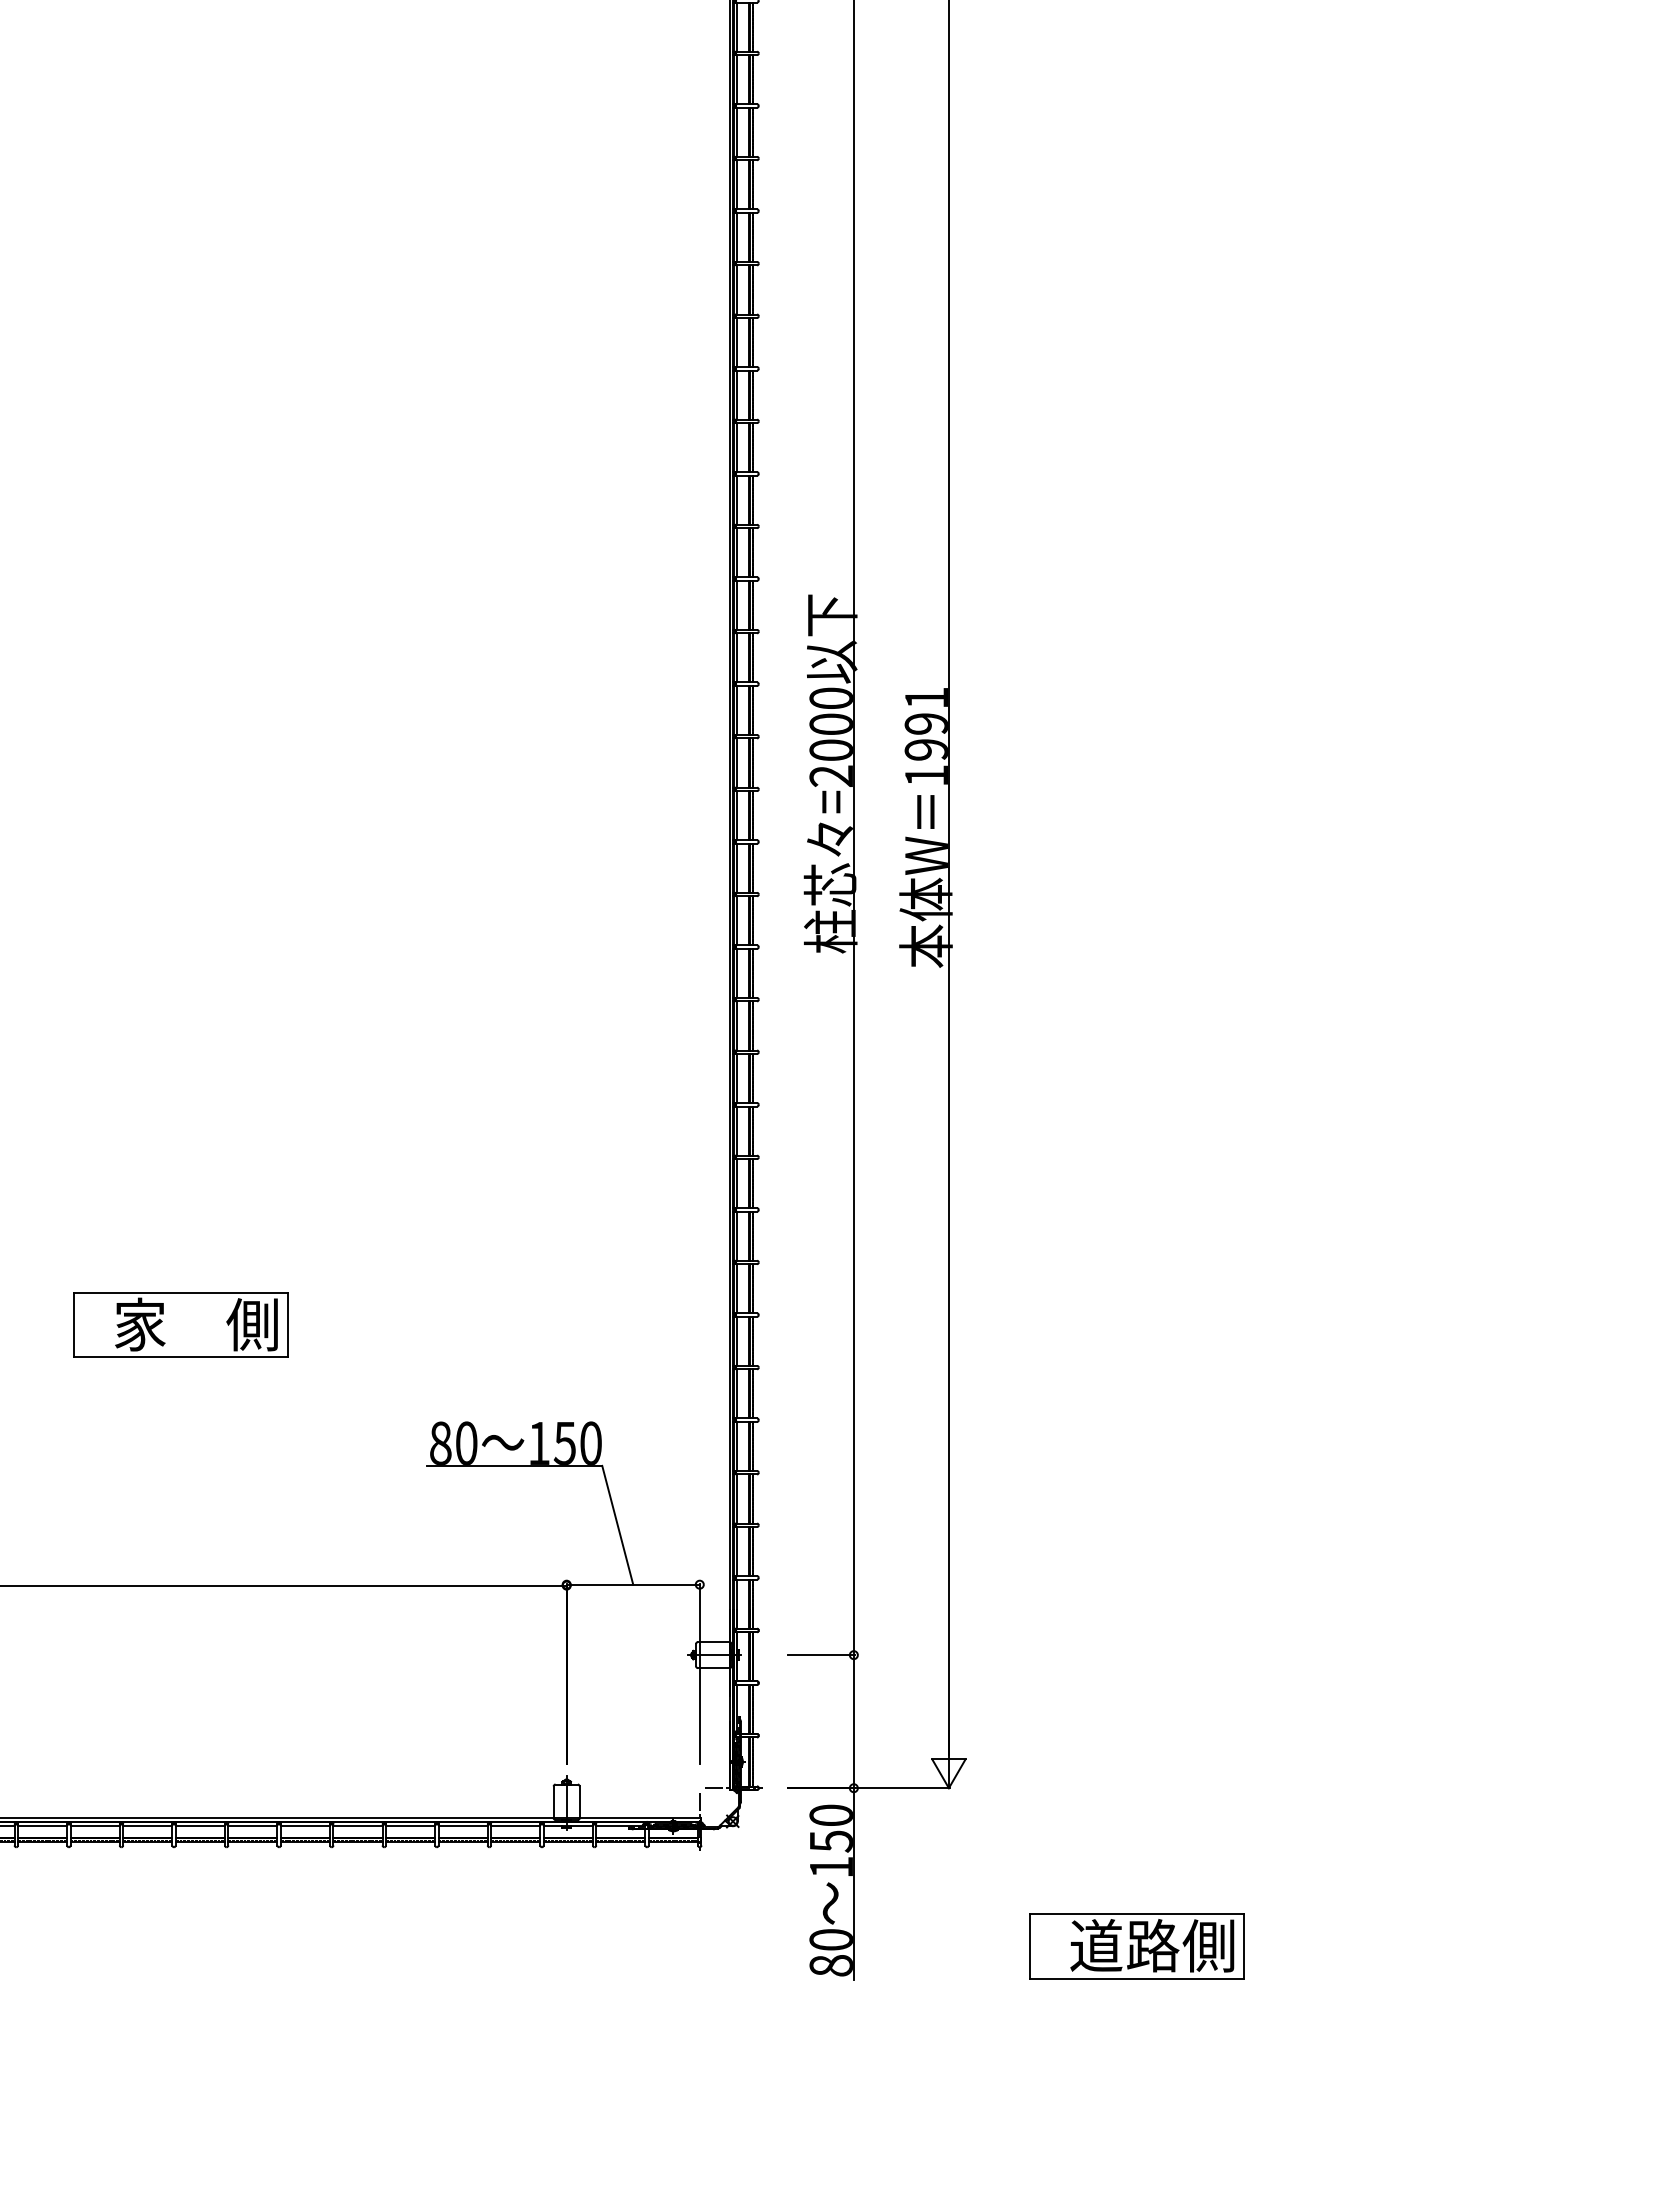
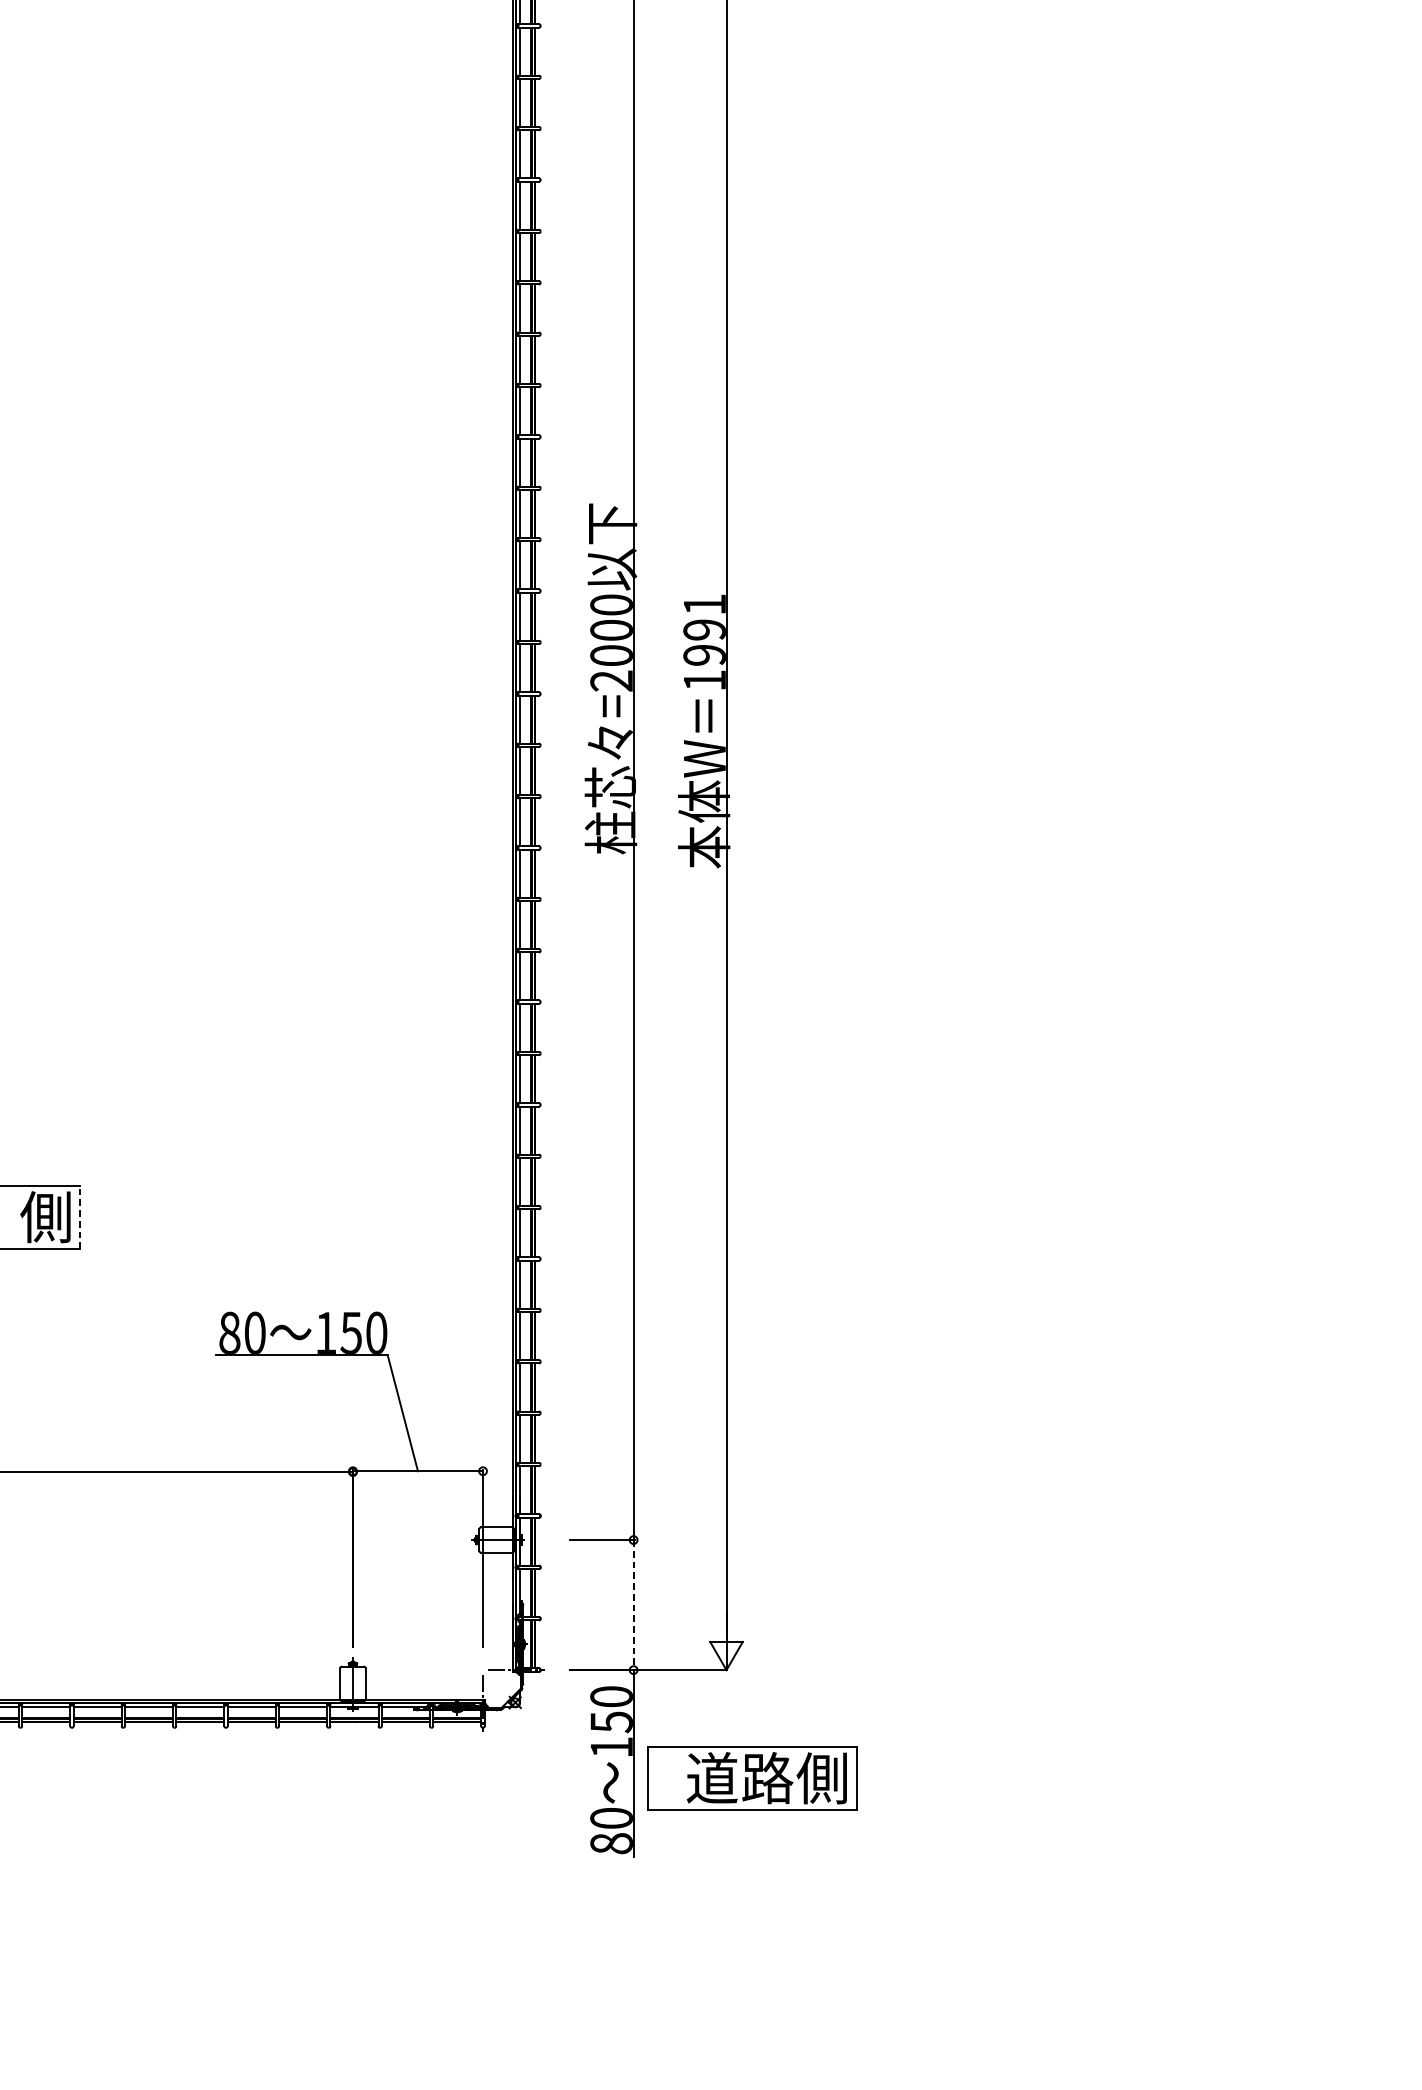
line: (287, 1324) -> (80, 1216), solid -> dashed
line: (853, 1721) -> (633, 1604), solid -> dashed
part: (1136, 1946) -> (751, 1778), moved

